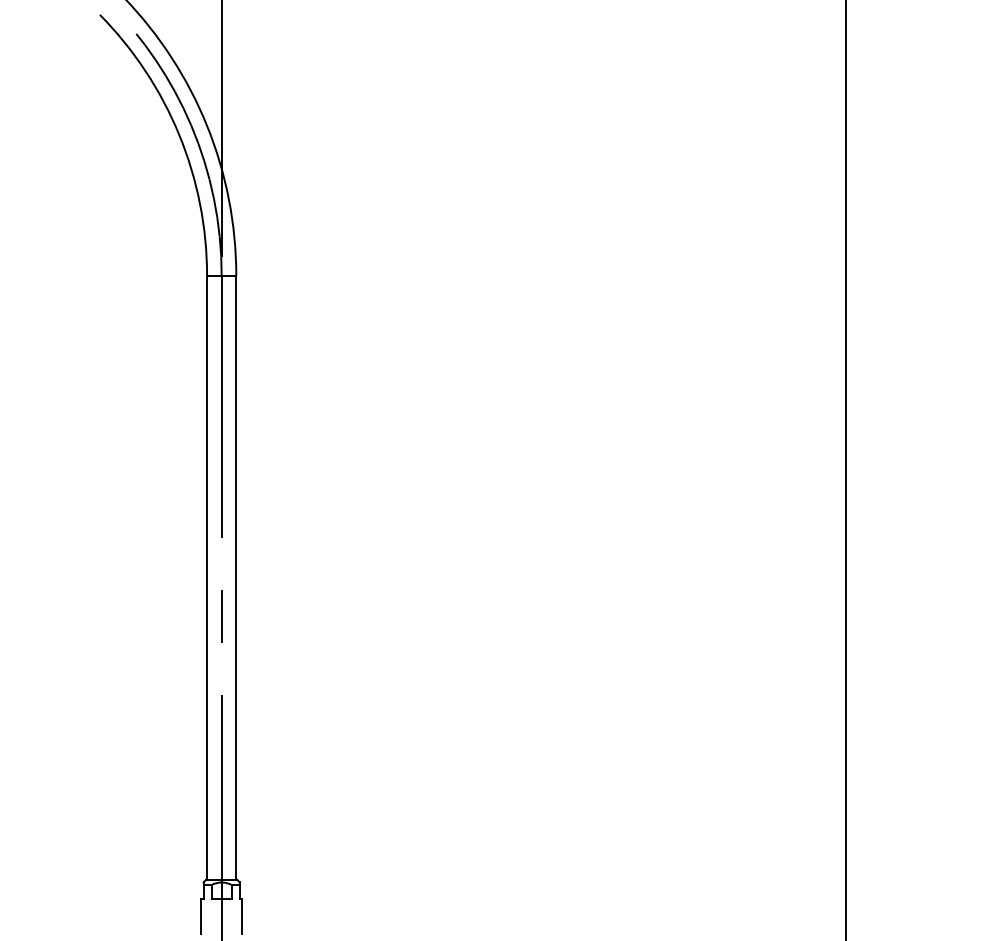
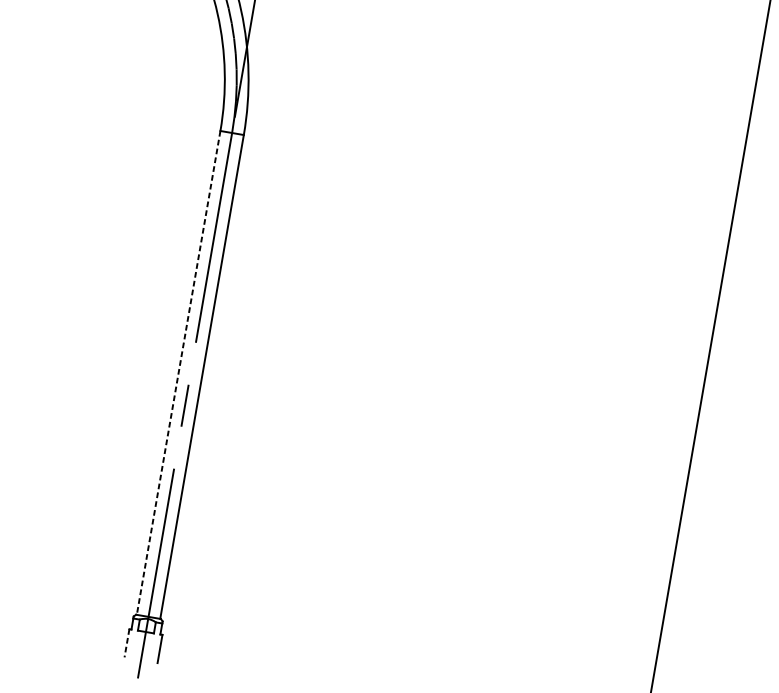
line: (207, 577) -> (179, 372), solid -> dashed
line: (201, 916) -> (127, 643), solid -> dashed

